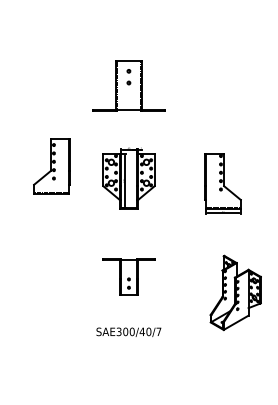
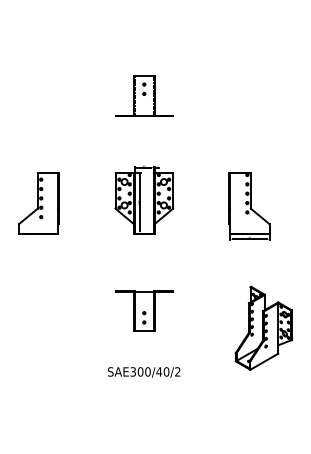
part: (129, 85) -> (144, 95), size x0.71
part: (51, 166) -> (38, 203), moved
text: (158, 331) -> (177, 371), SAE300/40/7 -> SAE300/40/2

